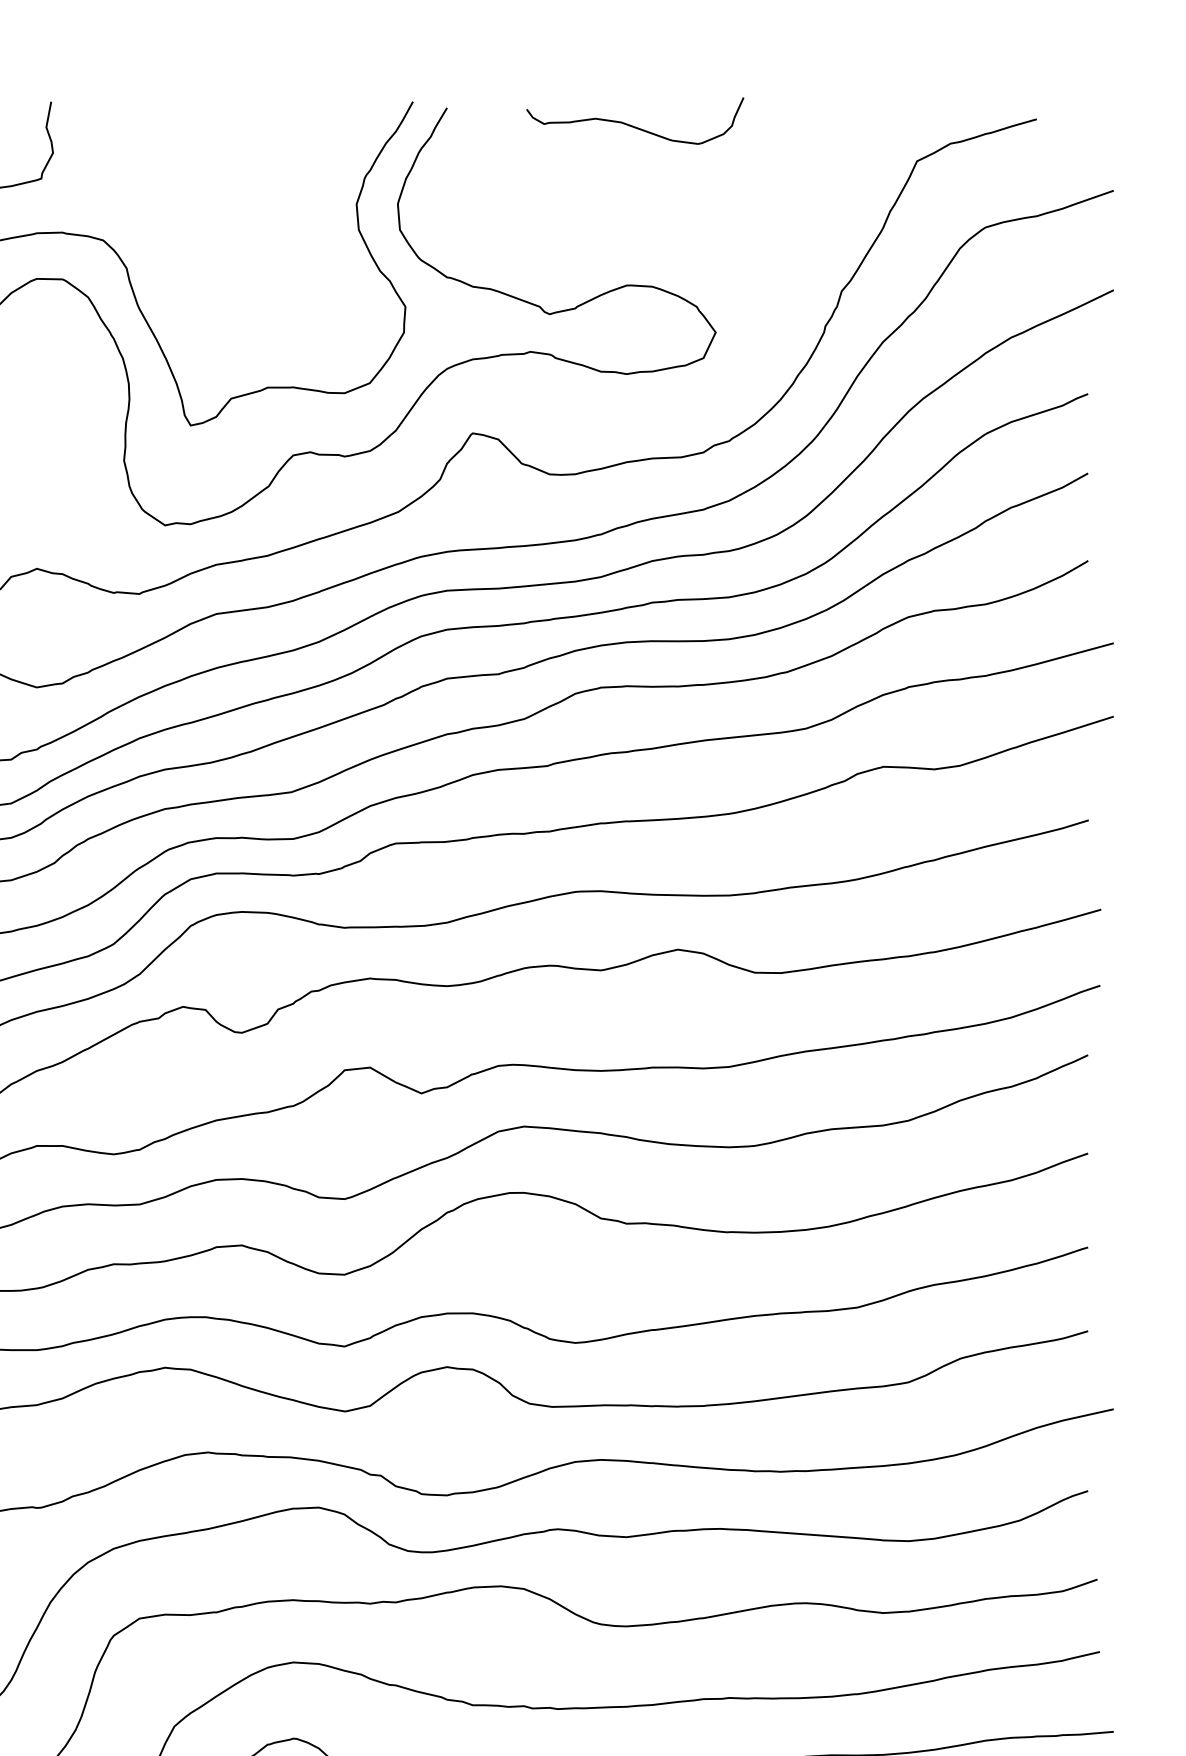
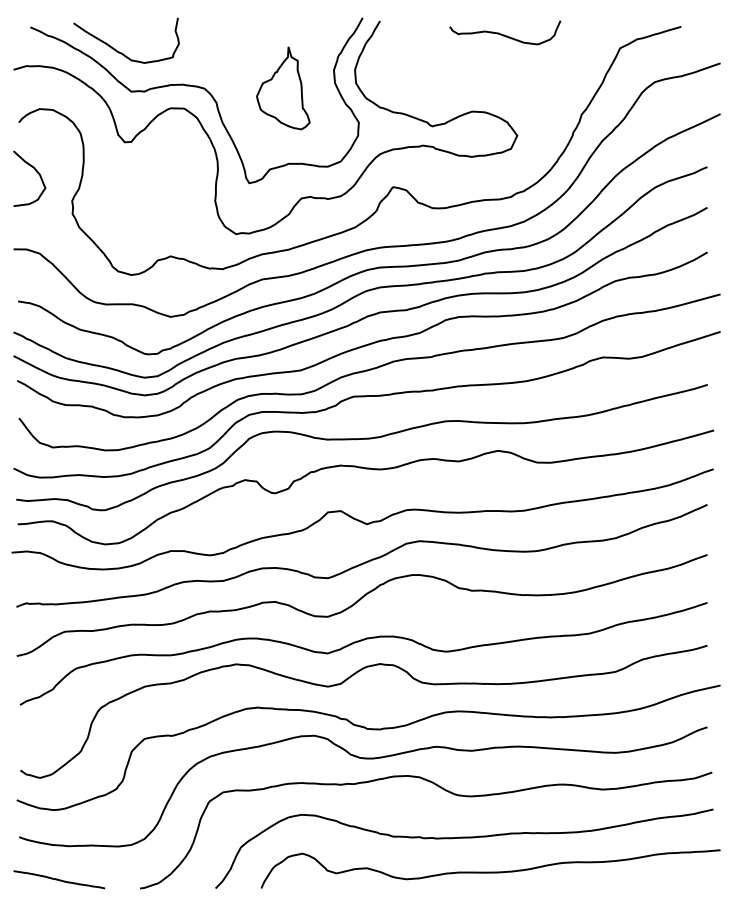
curve: (633, 124) -> (504, 34), moved
part: (257, 240) -> (283, 88), added

